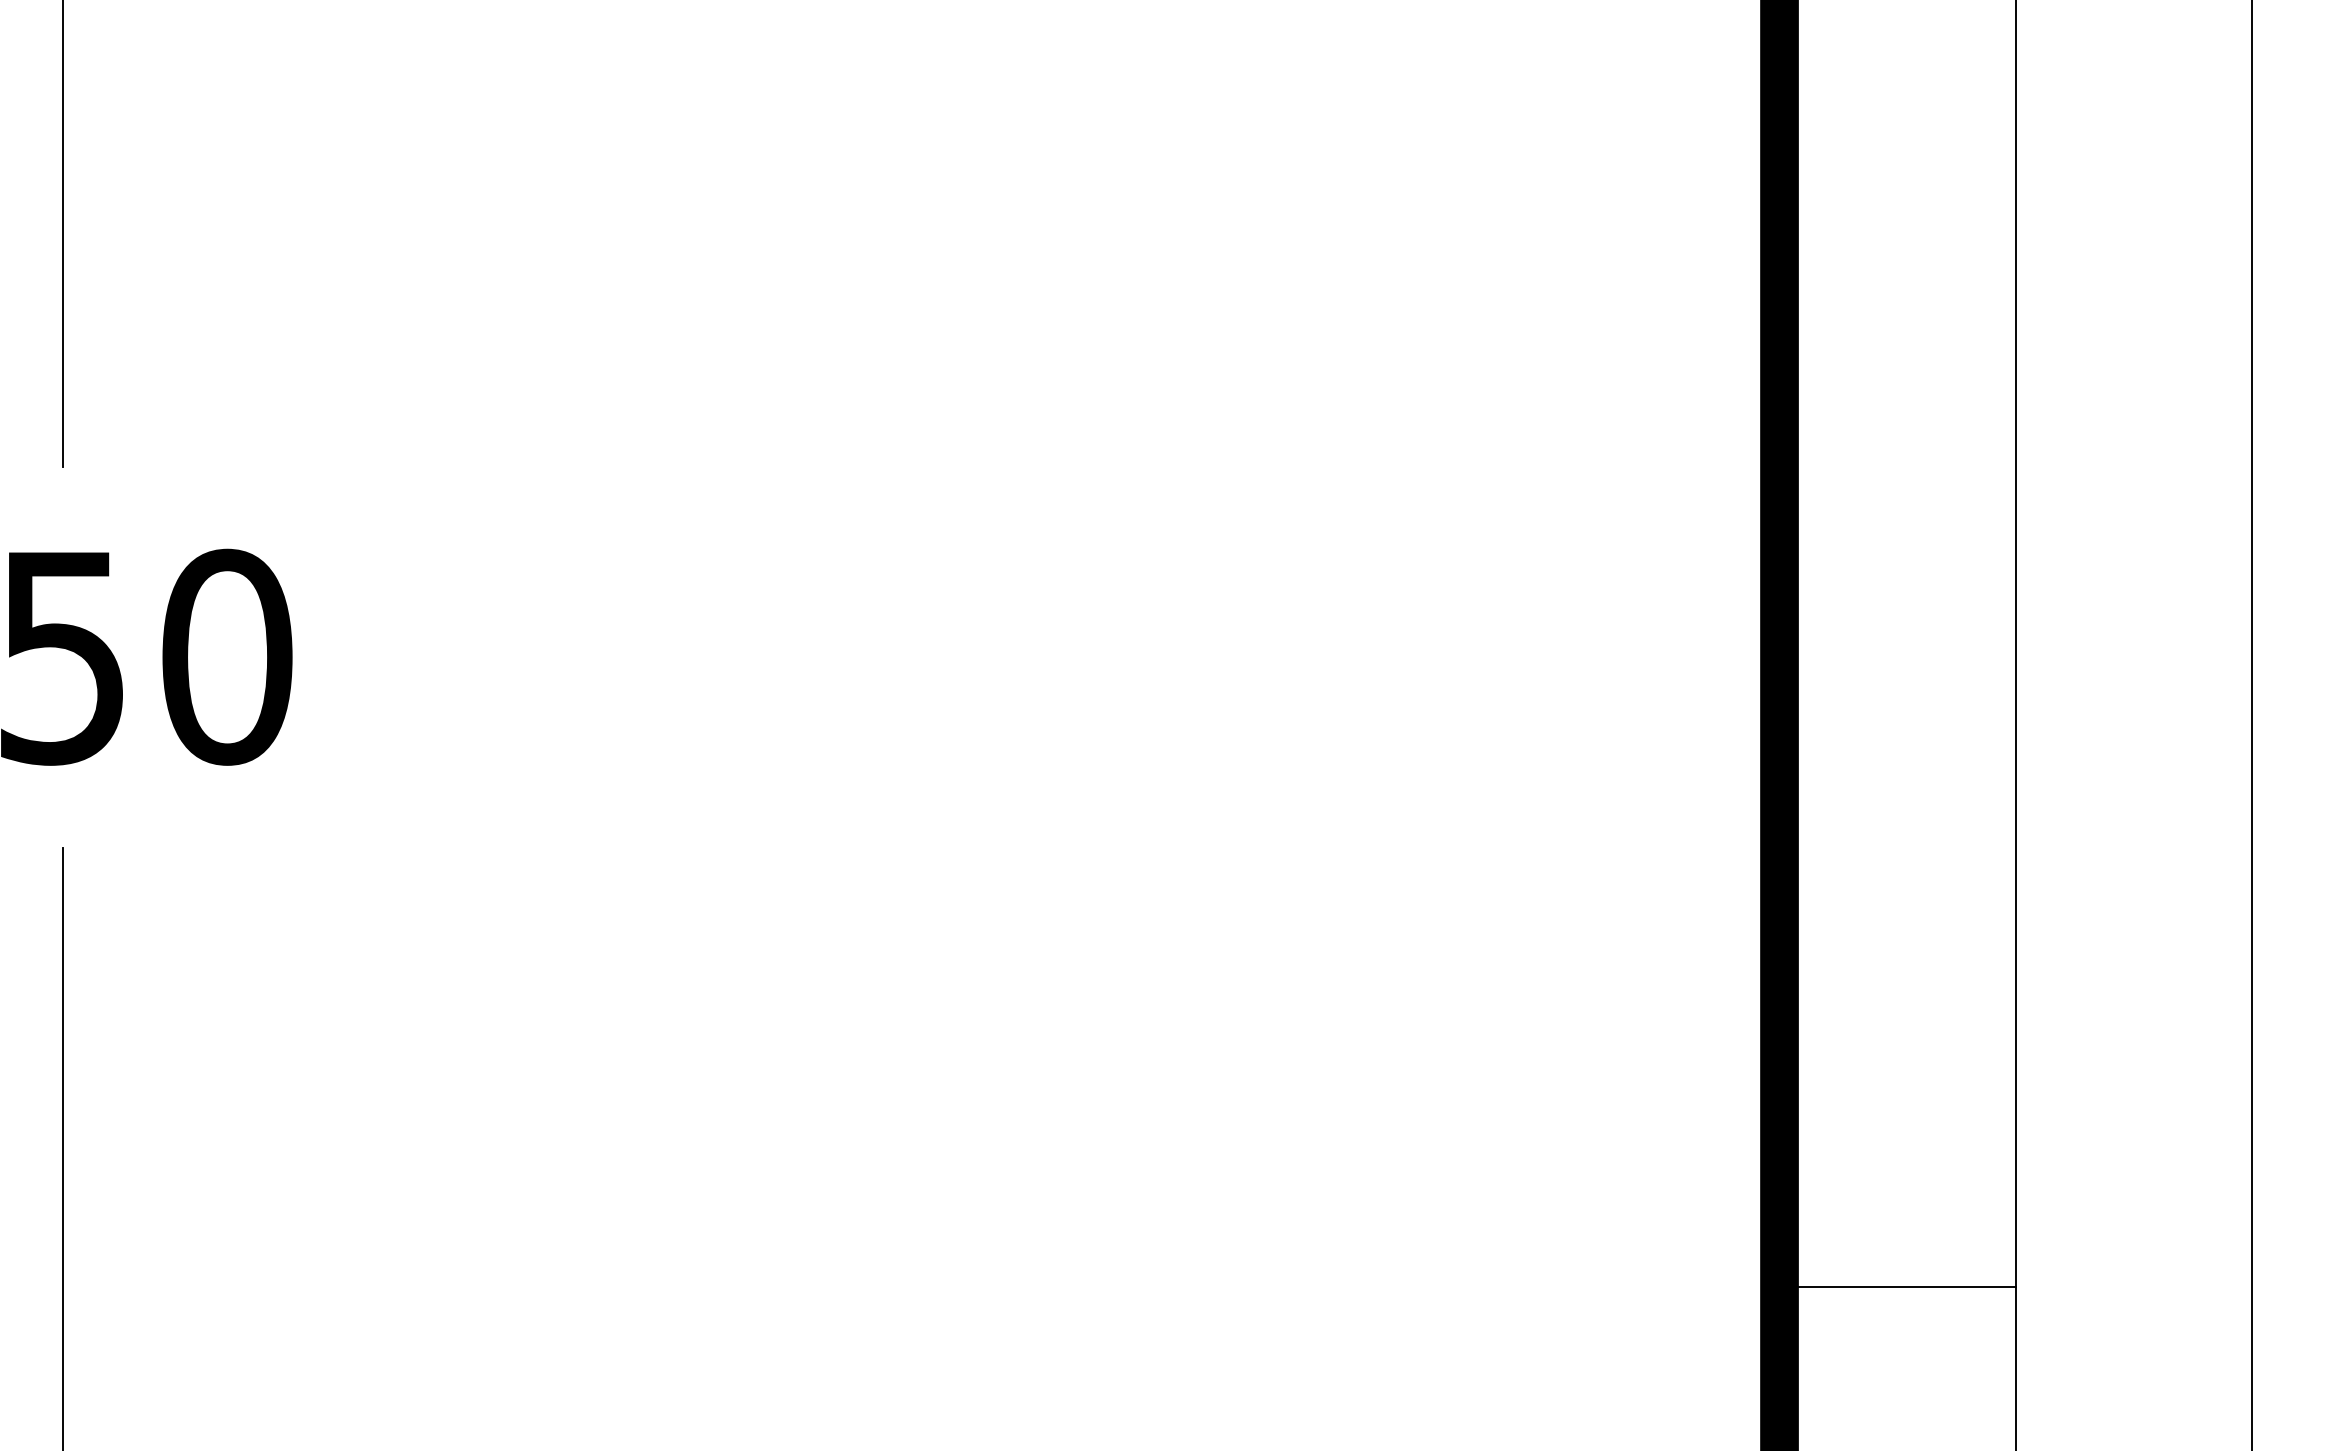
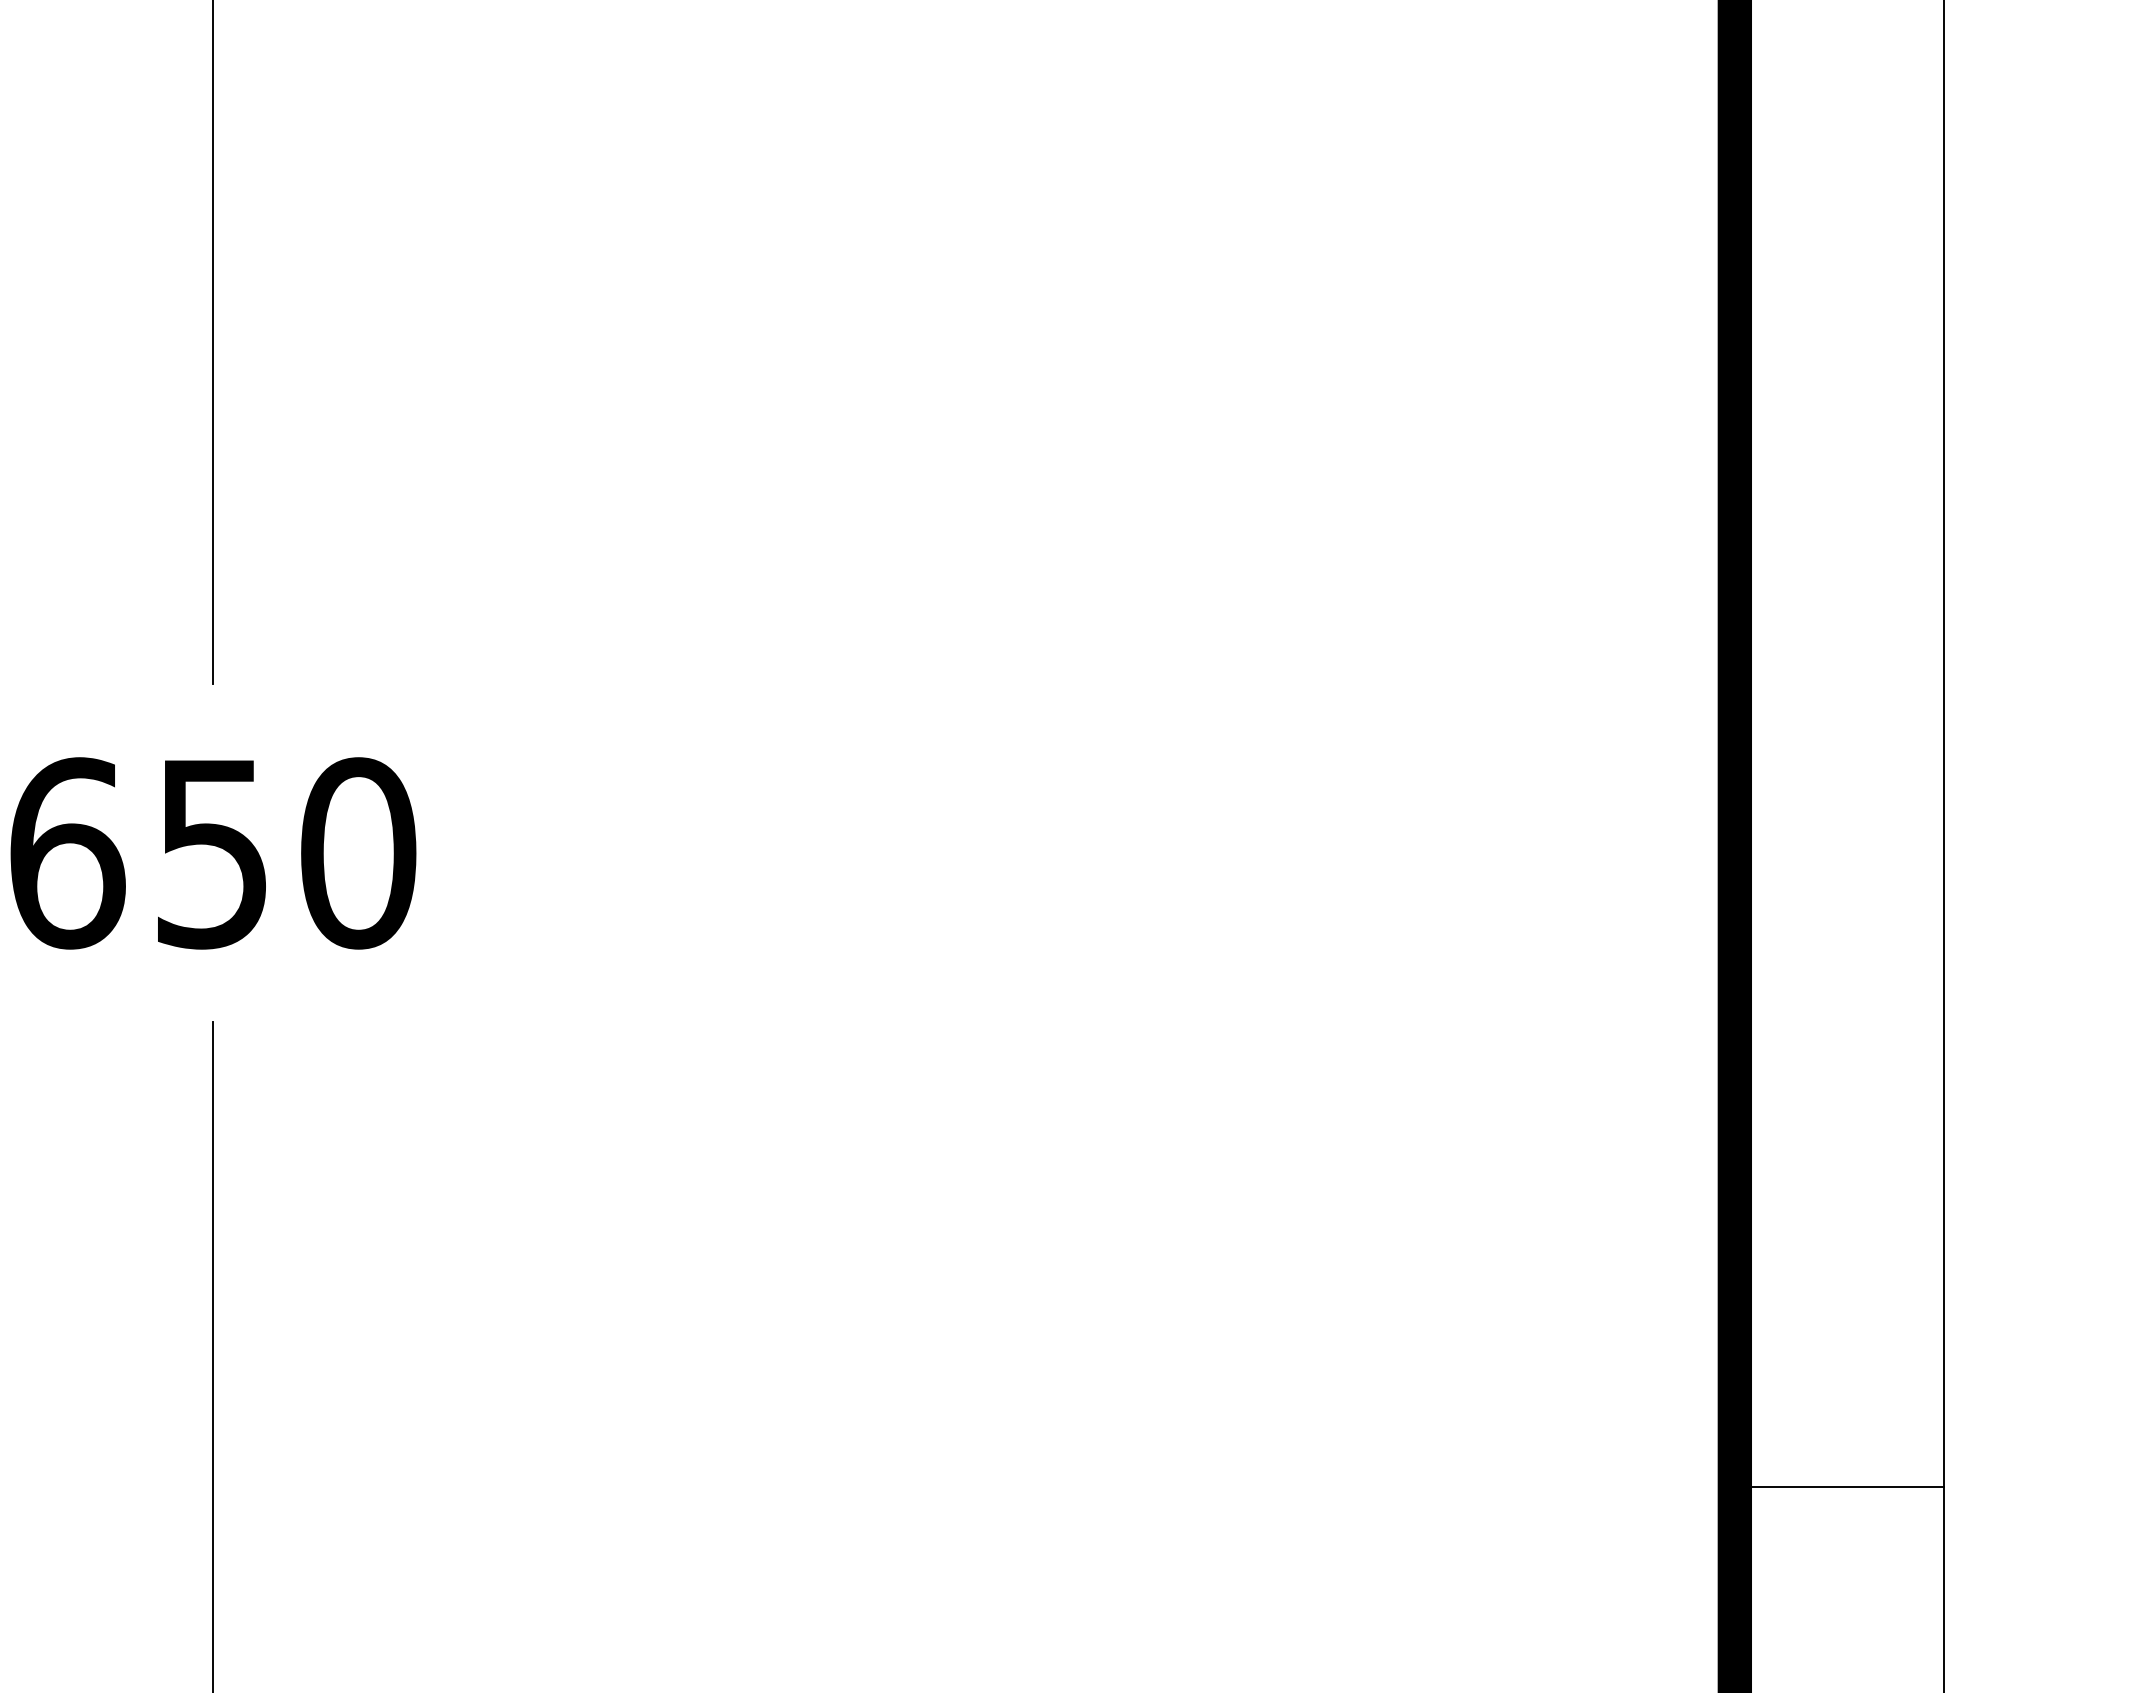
line: (1891, 1286) -> (1834, 1486), moved

